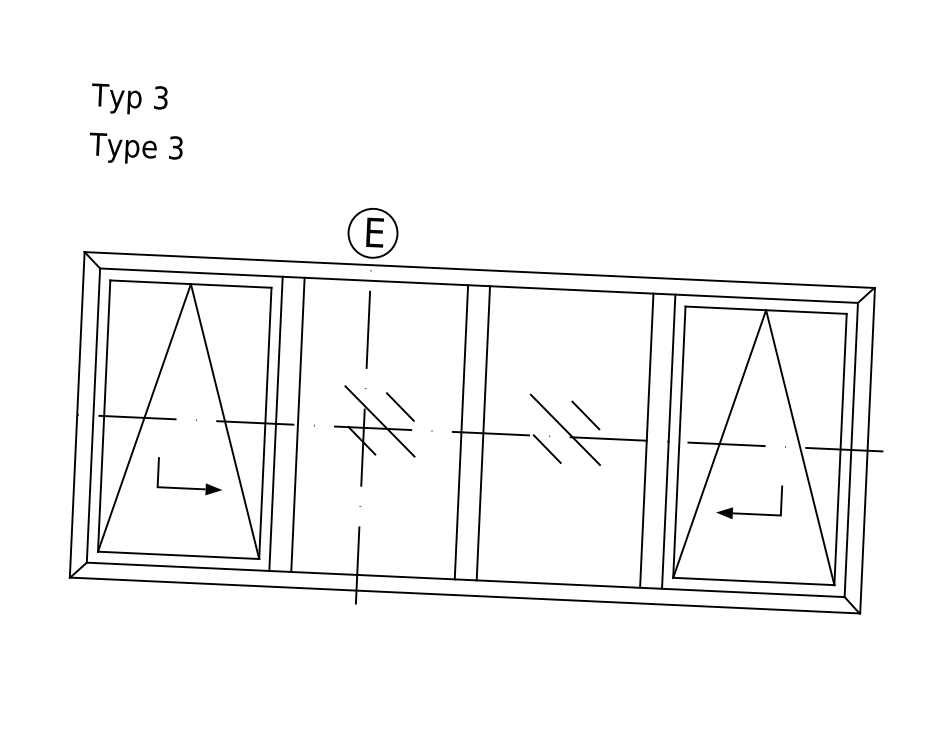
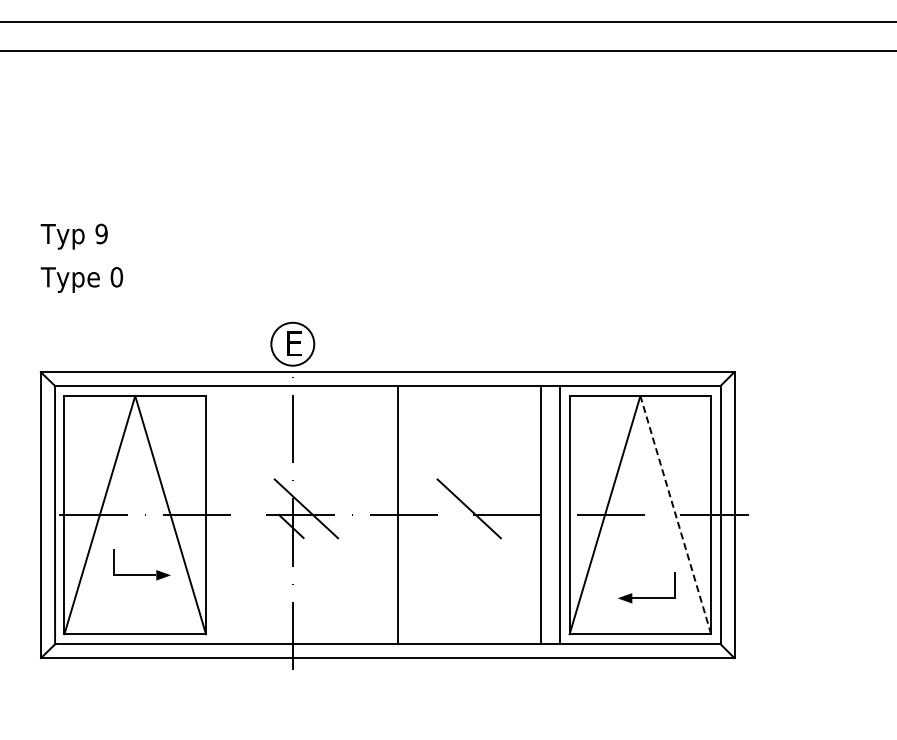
text: (160, 97) -> (101, 233), 3 -> 9
text: (175, 148) -> (116, 277), 3 -> 0
line: (400, 405) -> (323, 494), removed
line: (585, 414) -> (486, 494), removed
line: (276, 423) -> (215, 514), removed
line: (297, 424) -> (234, 514), removed
line: (461, 431) -> (378, 514), removed
line: (799, 446) -> (675, 514), solid -> dashed
line: (546, 449) -> (453, 526), removed
part: (749, 513) -> (646, 597), moved

